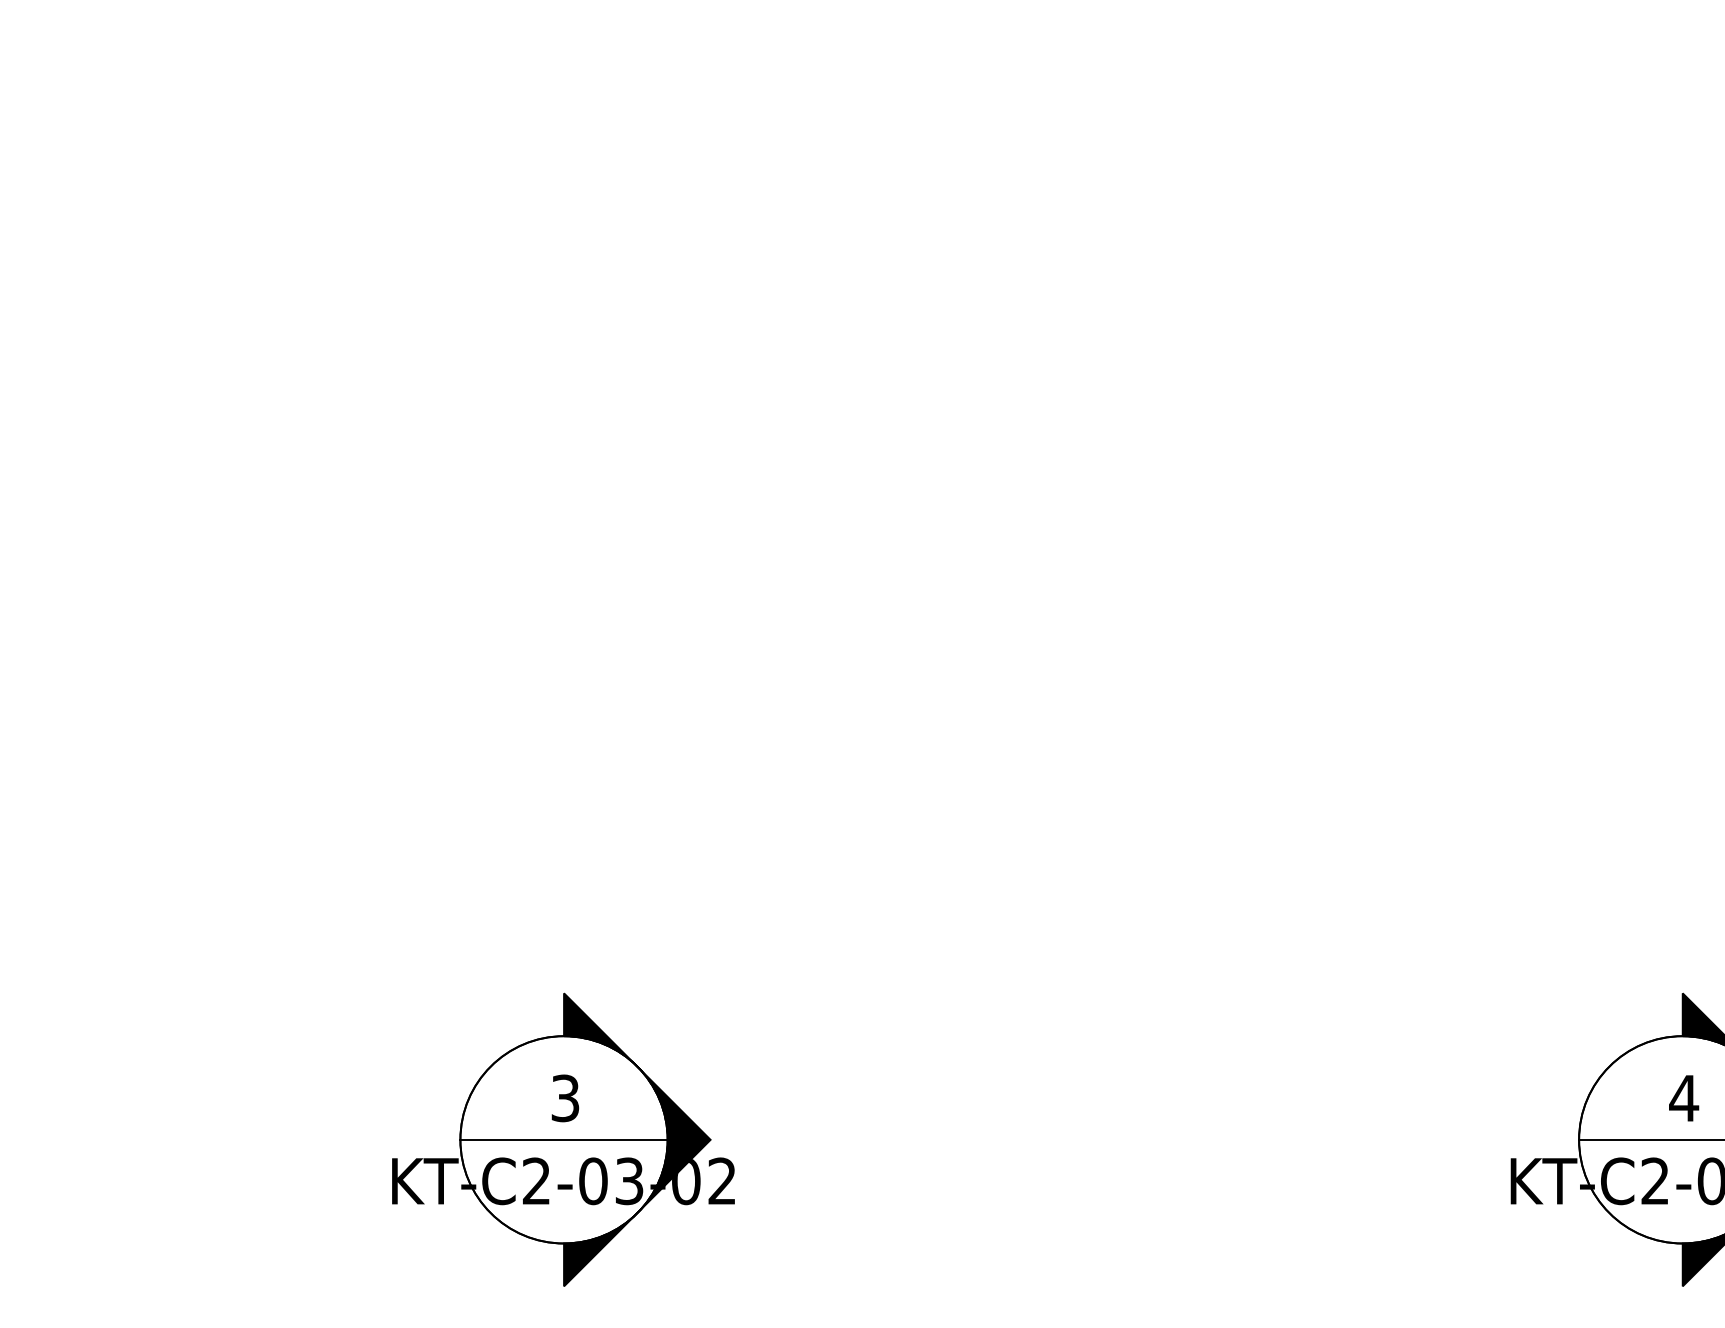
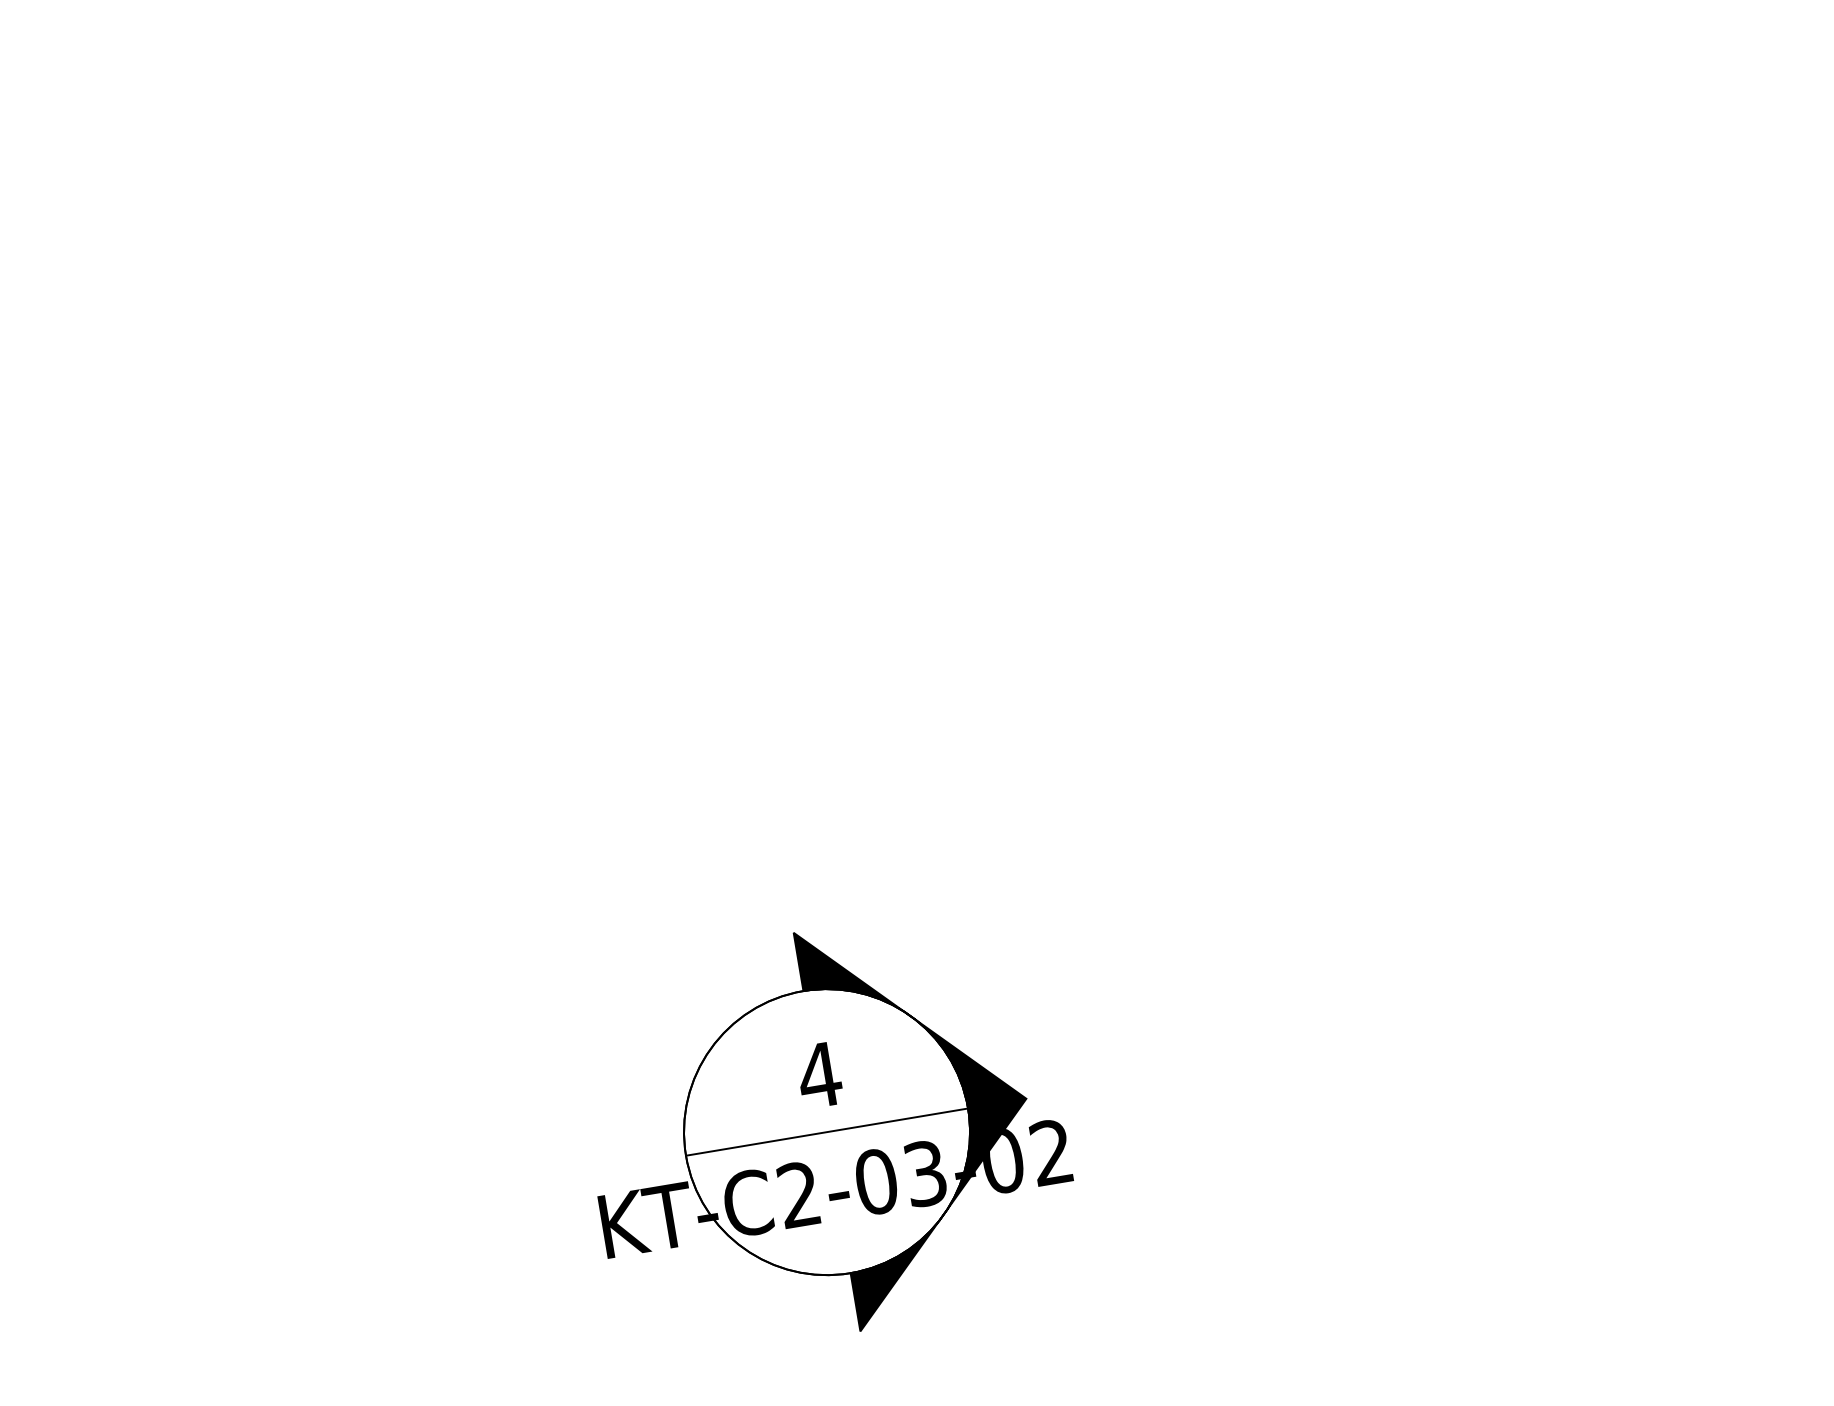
text: (565, 1098) -> (819, 1075), 3 -> 4

